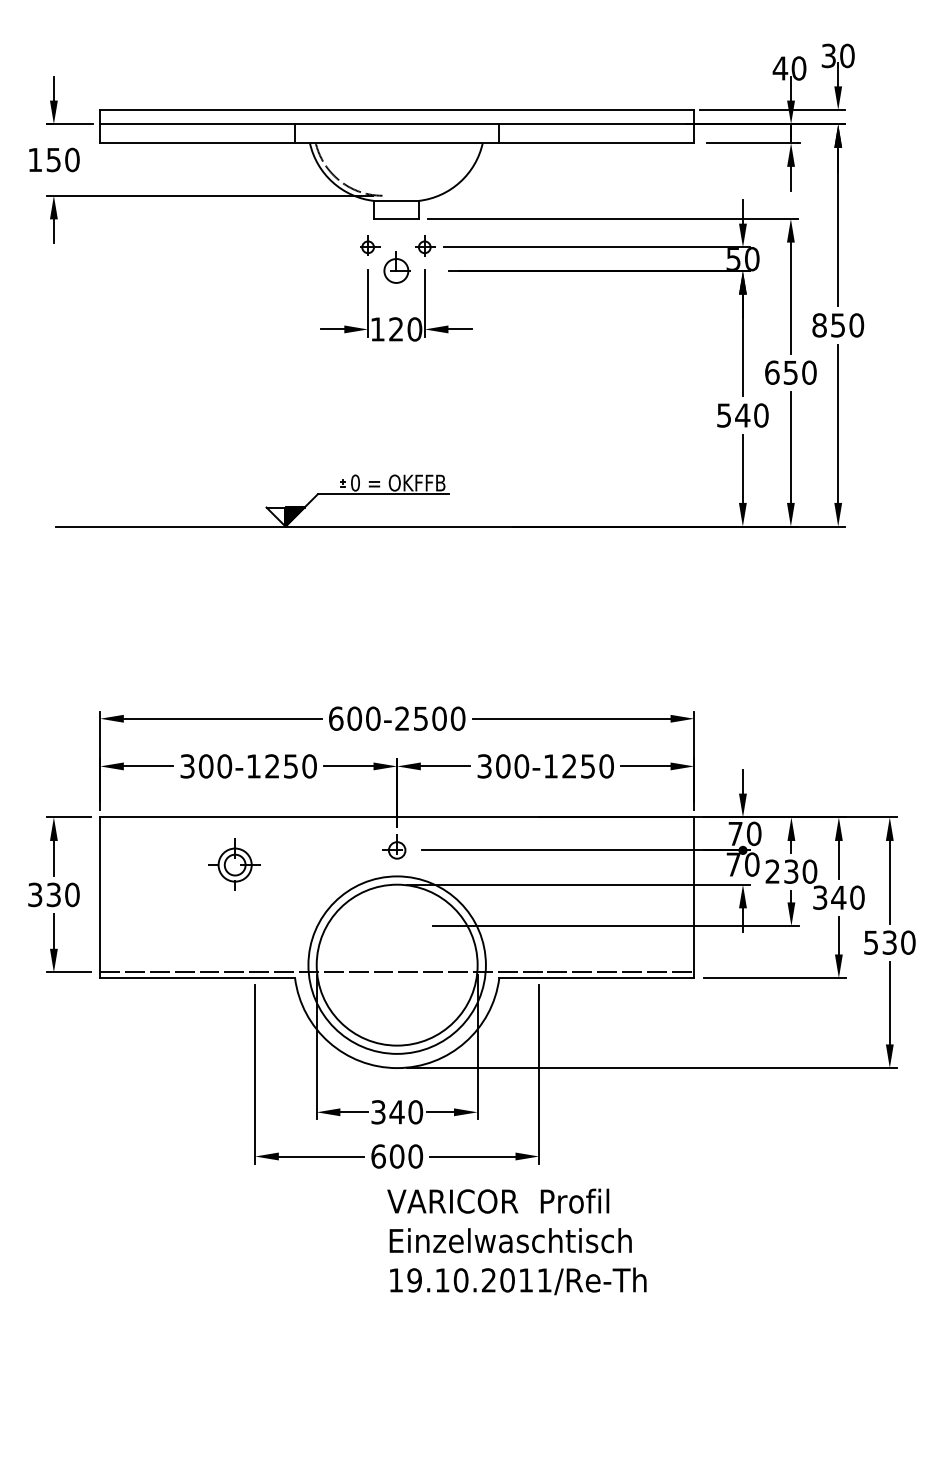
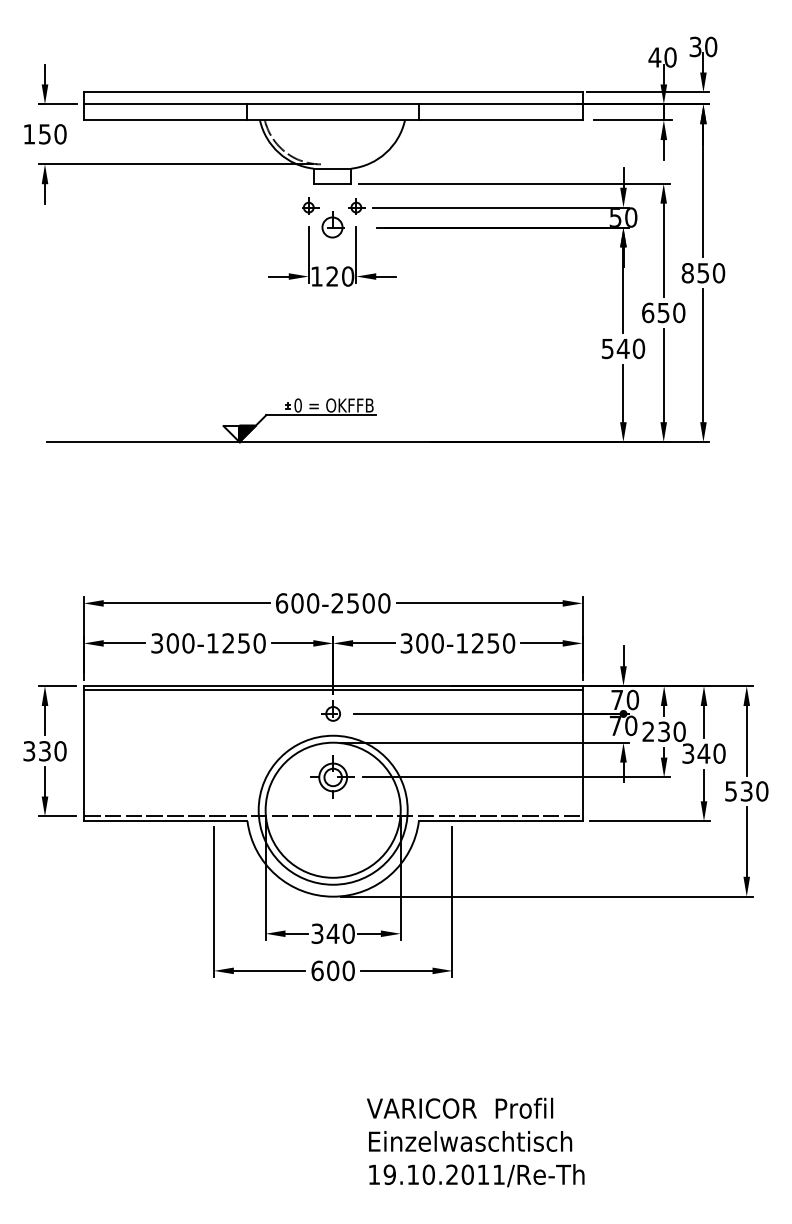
line: (397, 822) -> (333, 690), added
part: (234, 864) -> (332, 776), moved
text: (516, 1241) -> (475, 1142), moved

